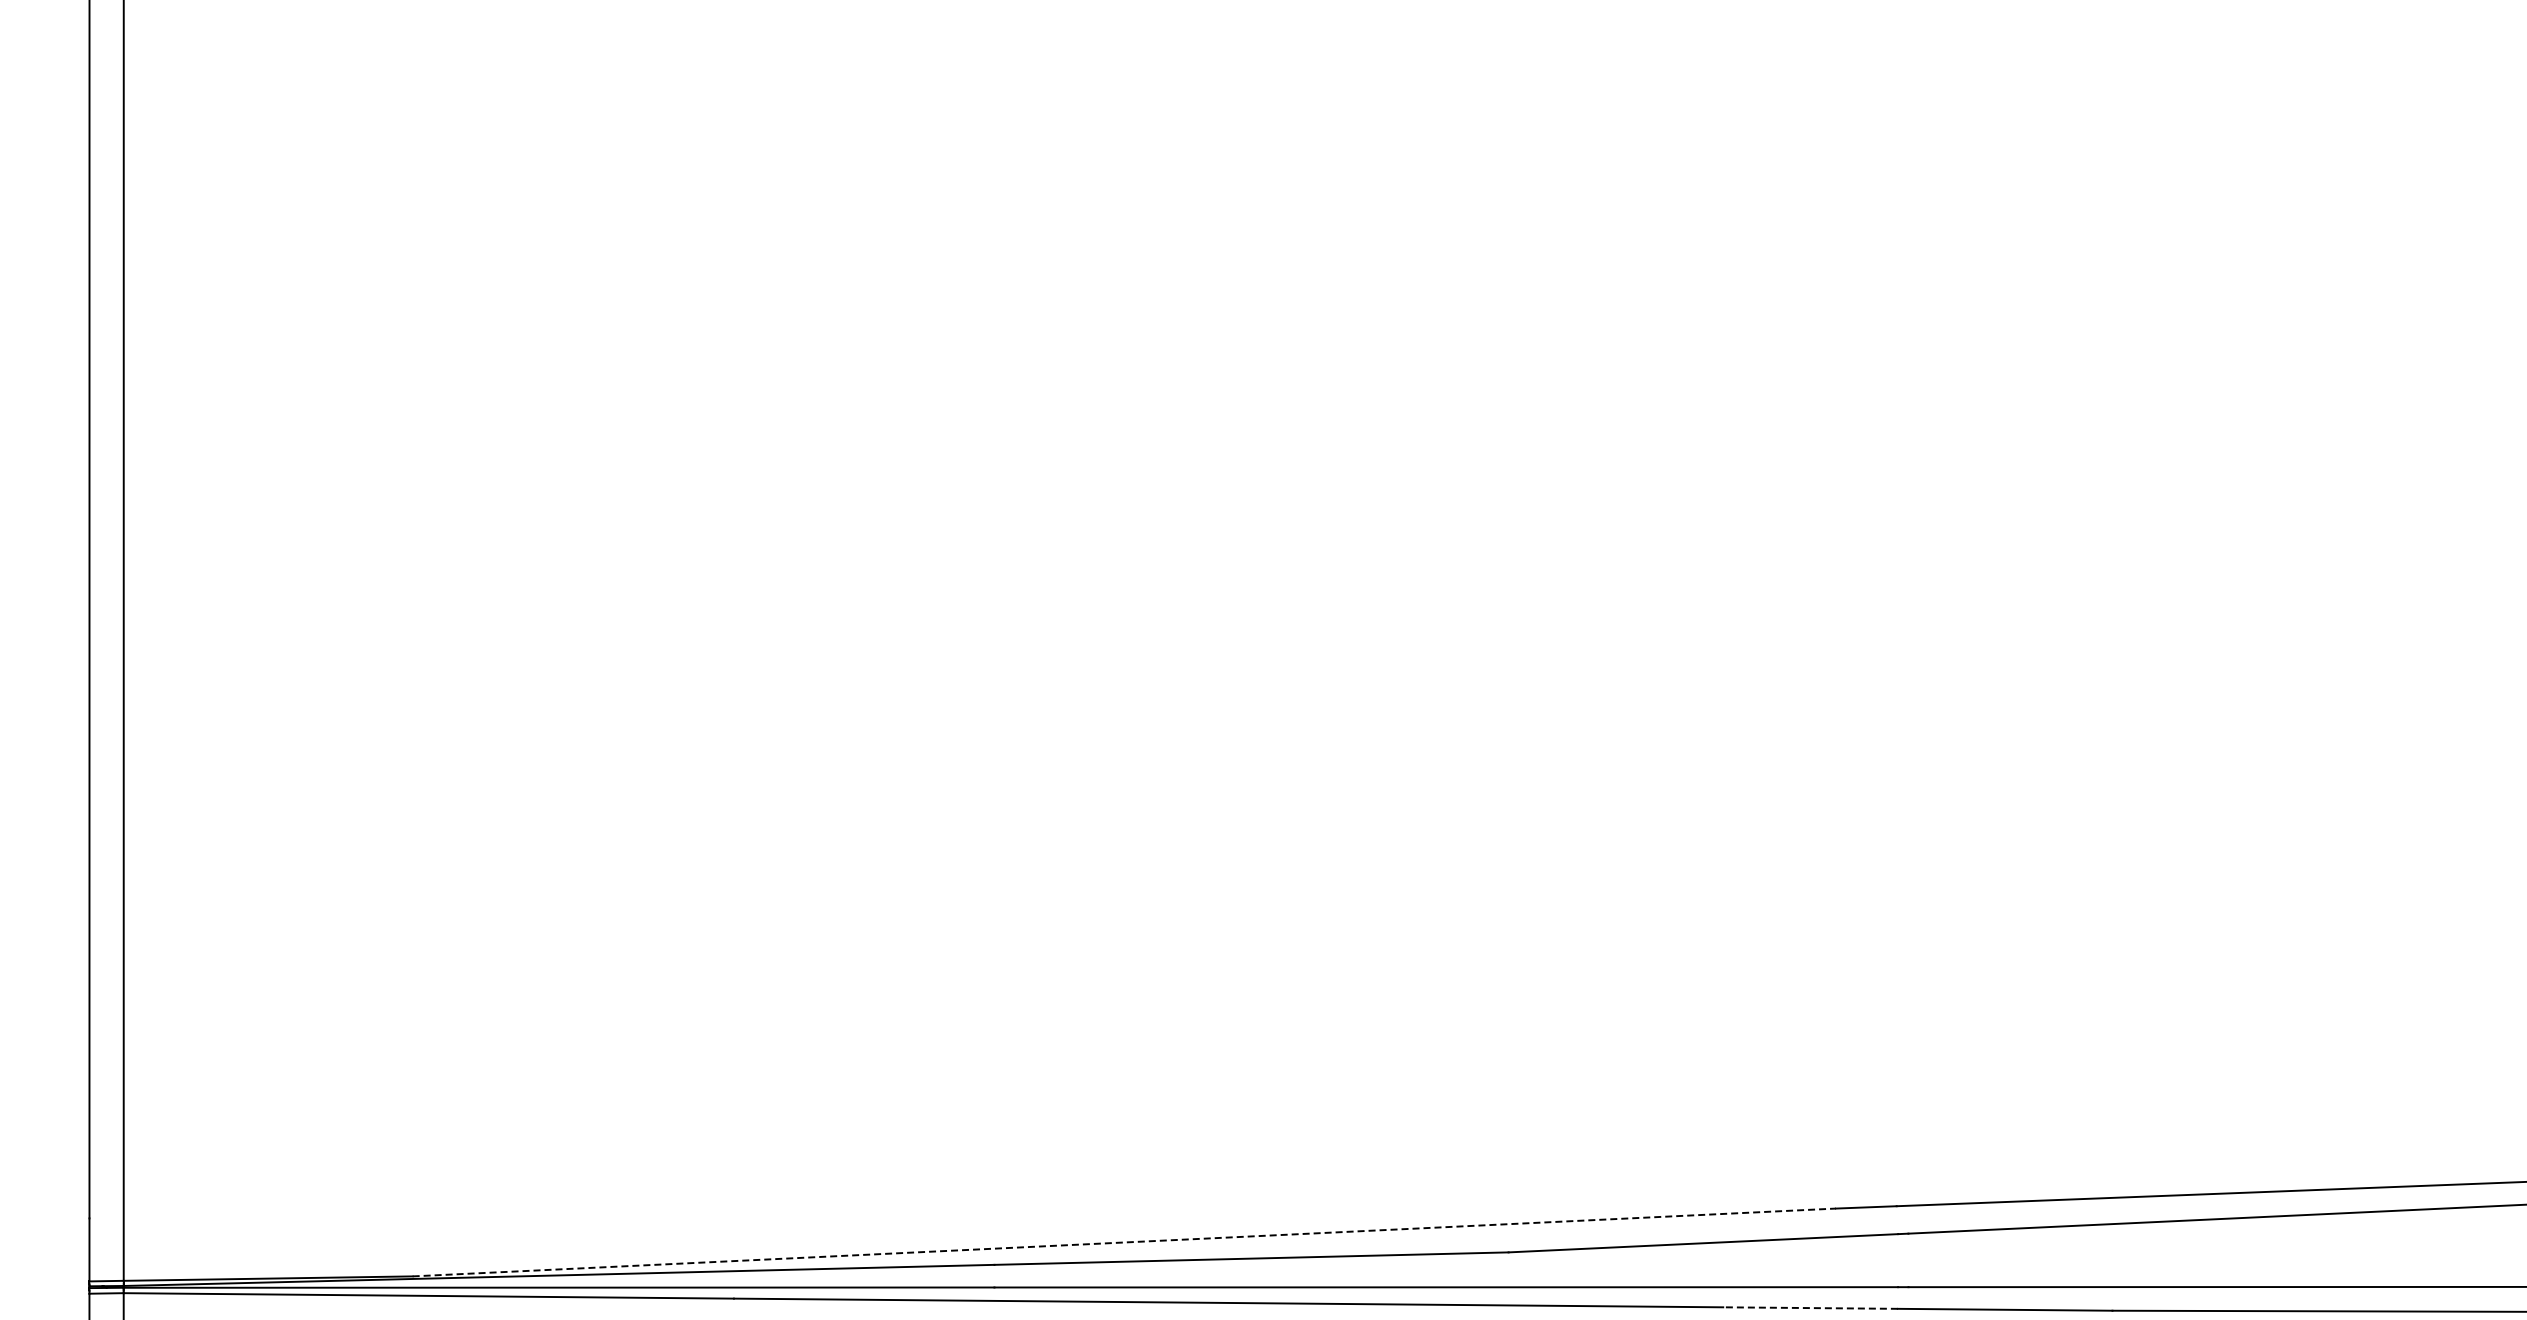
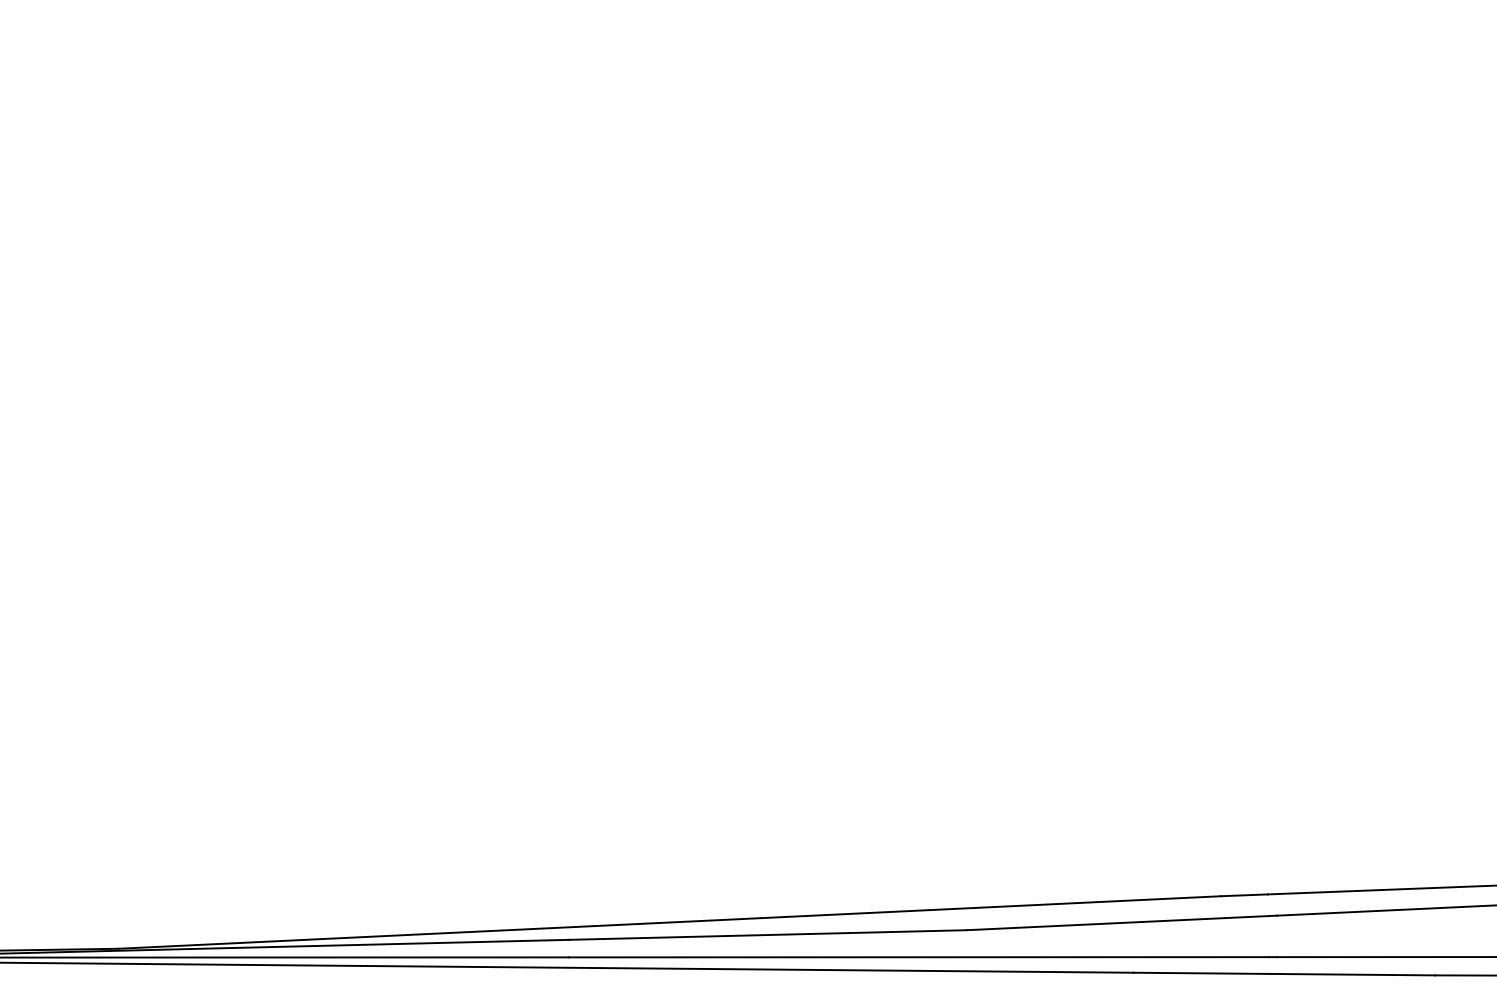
line: (1124, 1242) -> (669, 922), dashed -> solid
line: (1810, 1308) -> (1201, 973), dashed -> solid

